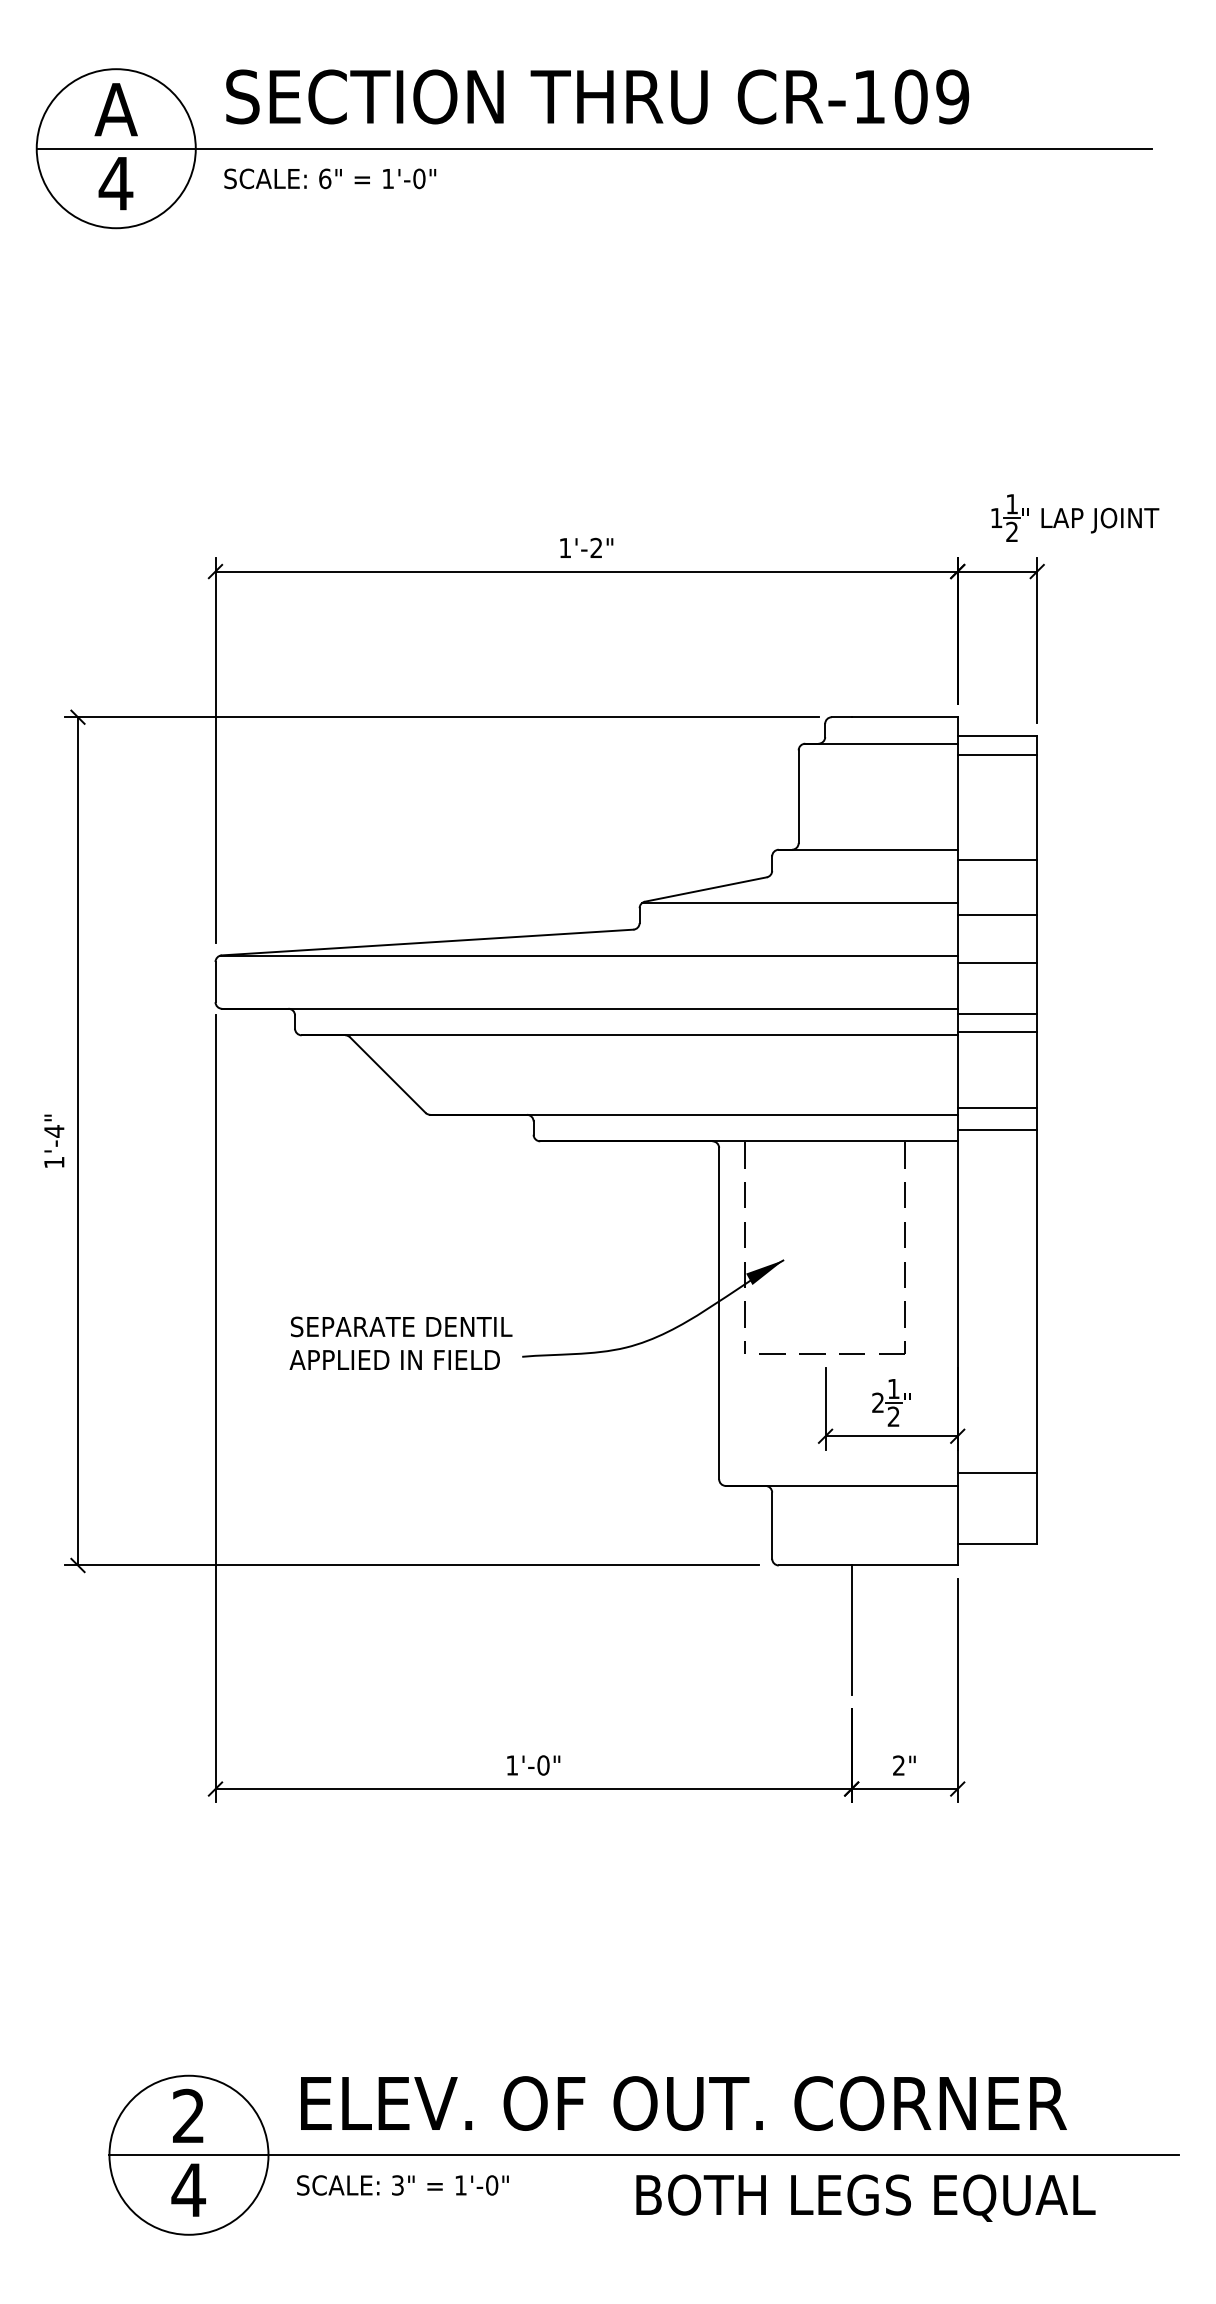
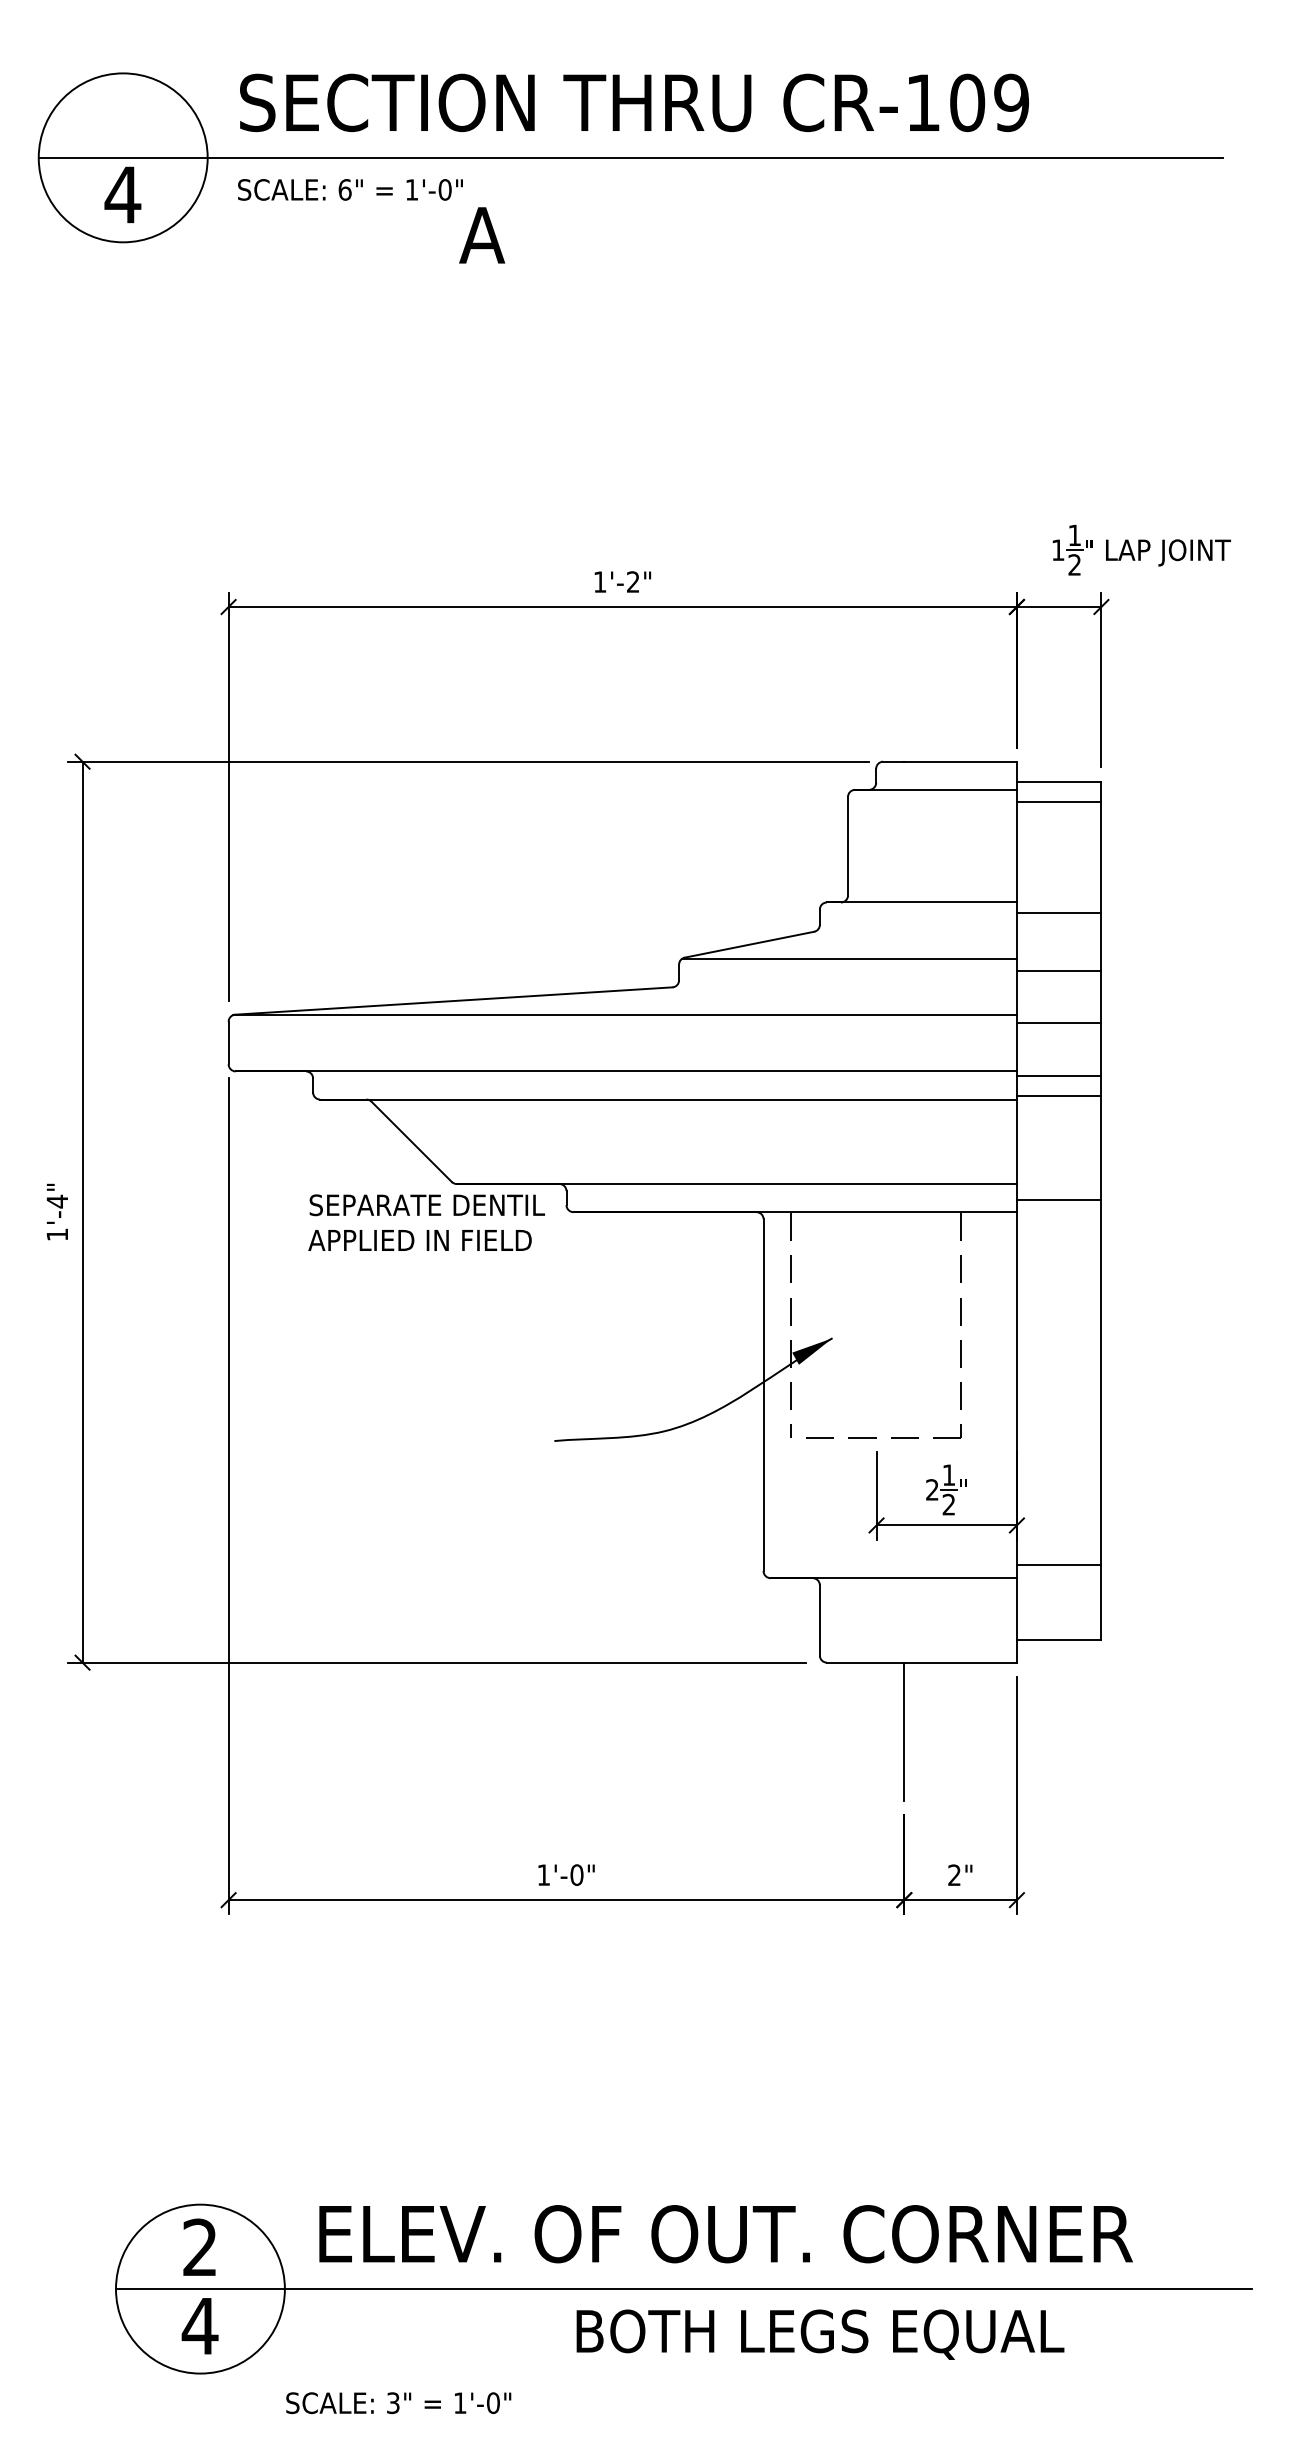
text: (116, 109) -> (482, 235), moved
line: (996, 1107) -> (1058, 1176), removed
text: (400, 1343) -> (426, 1222), moved
text: (402, 2185) -> (398, 2403), moved
text: (865, 2198) -> (820, 2334), moved

